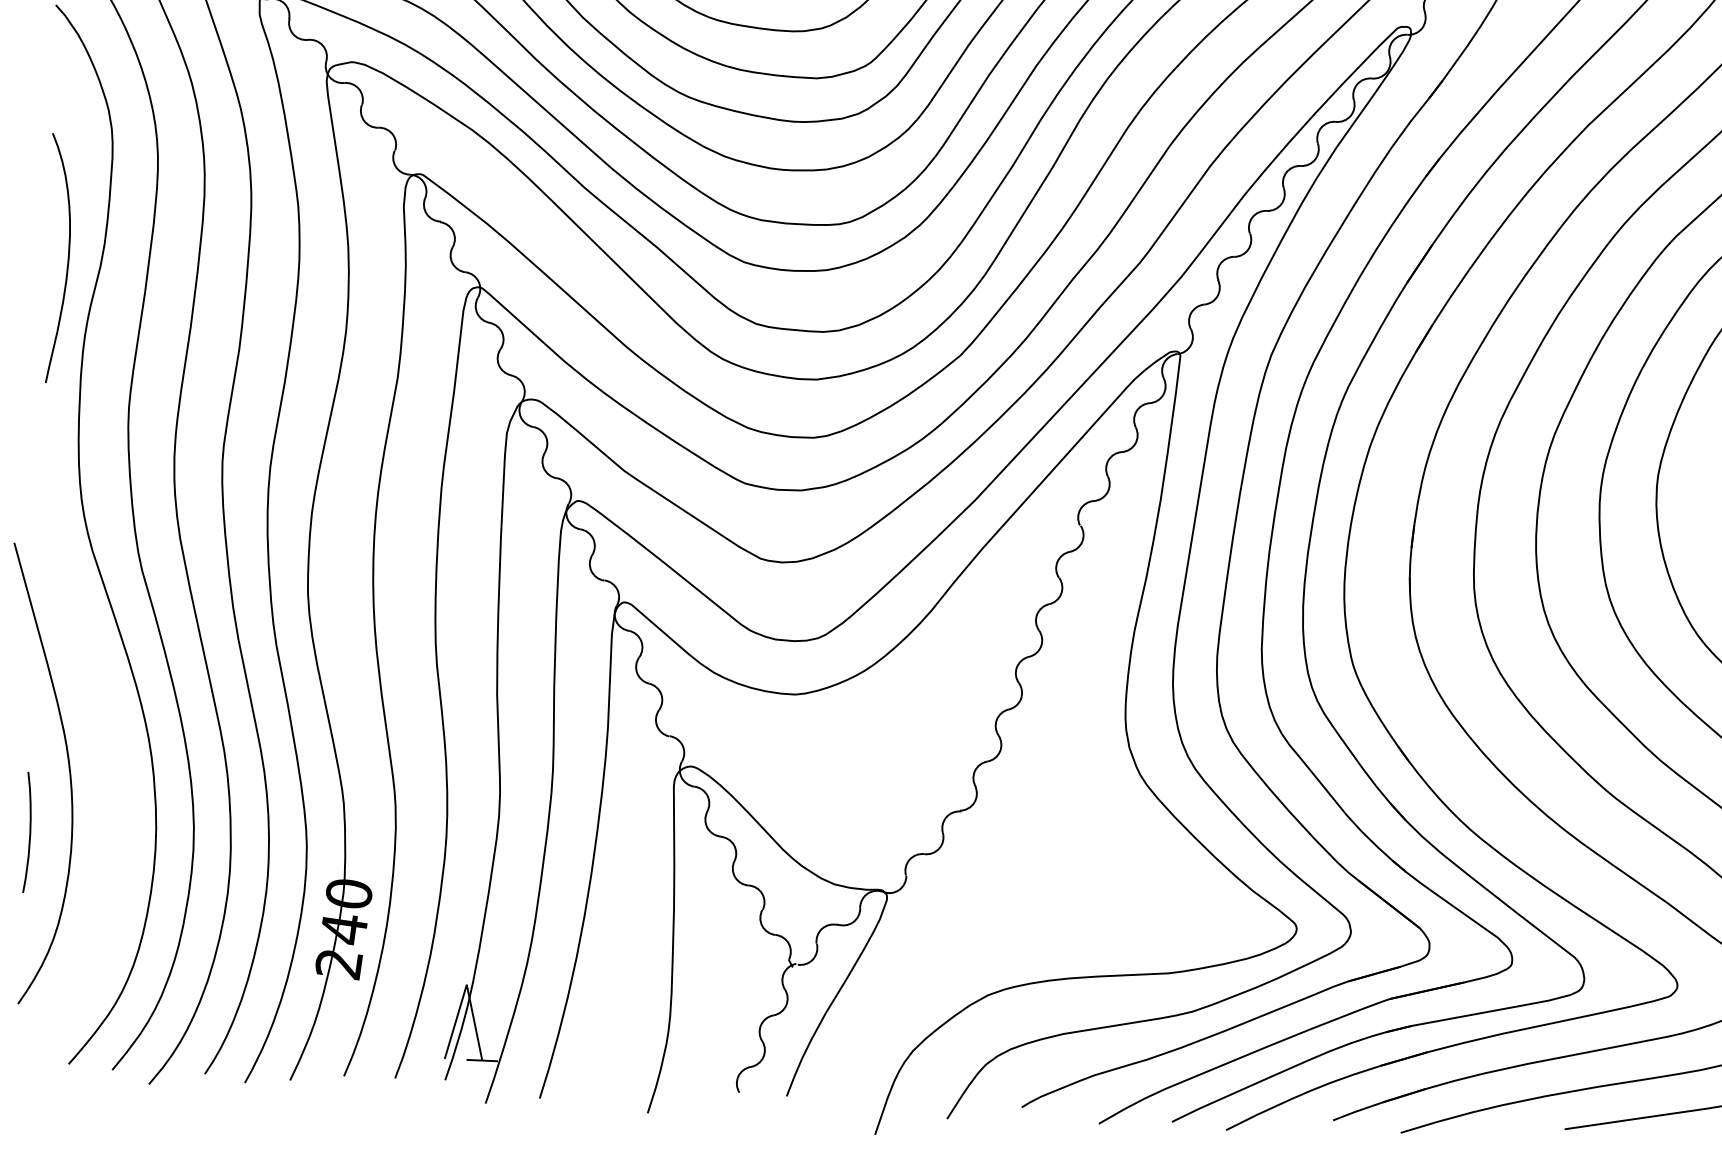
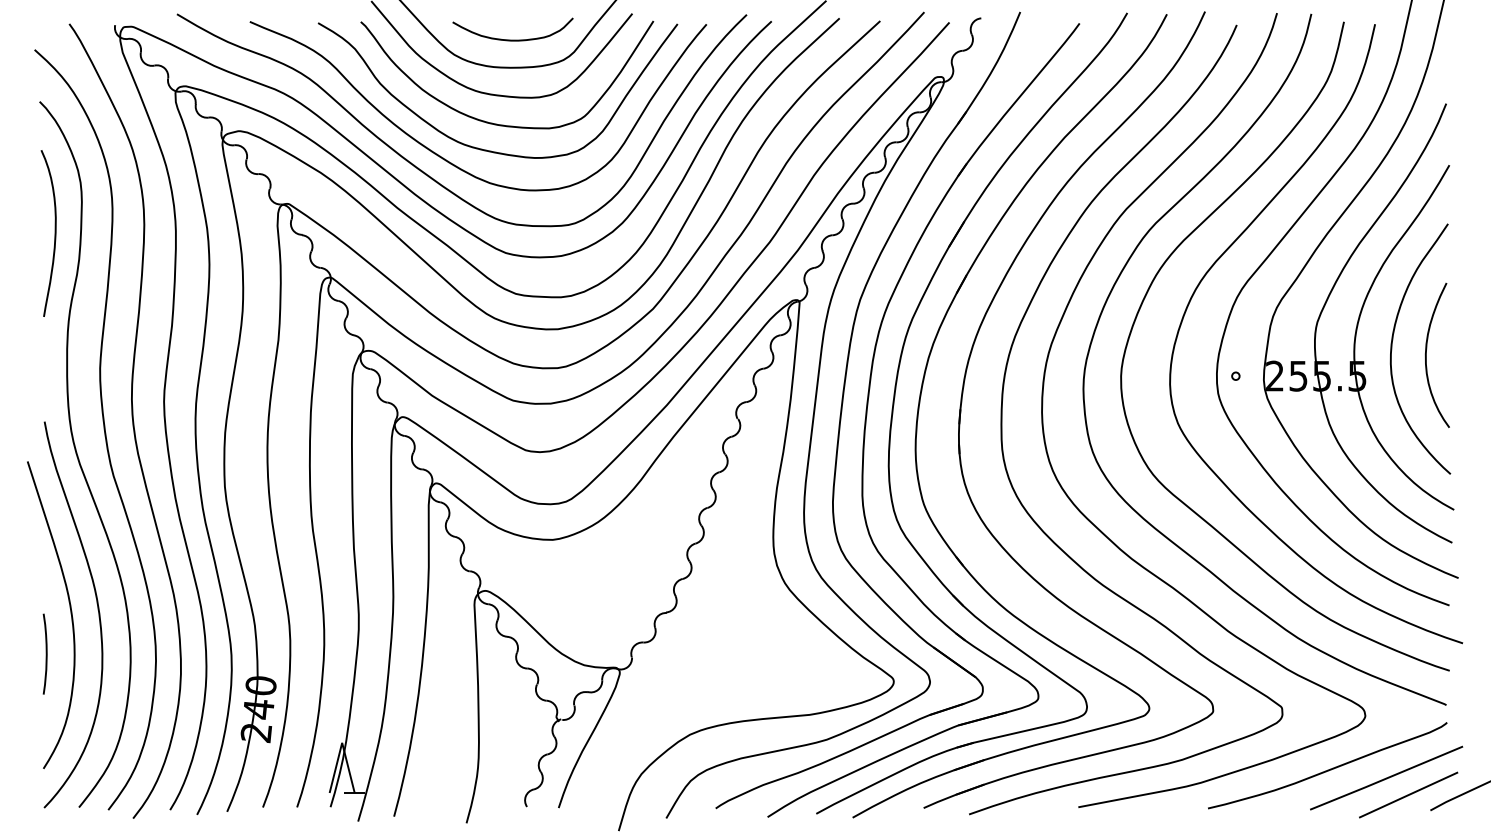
curve: (67, 258) -> (54, 233), moved
curve: (109, 770) -> (97, 610), added

